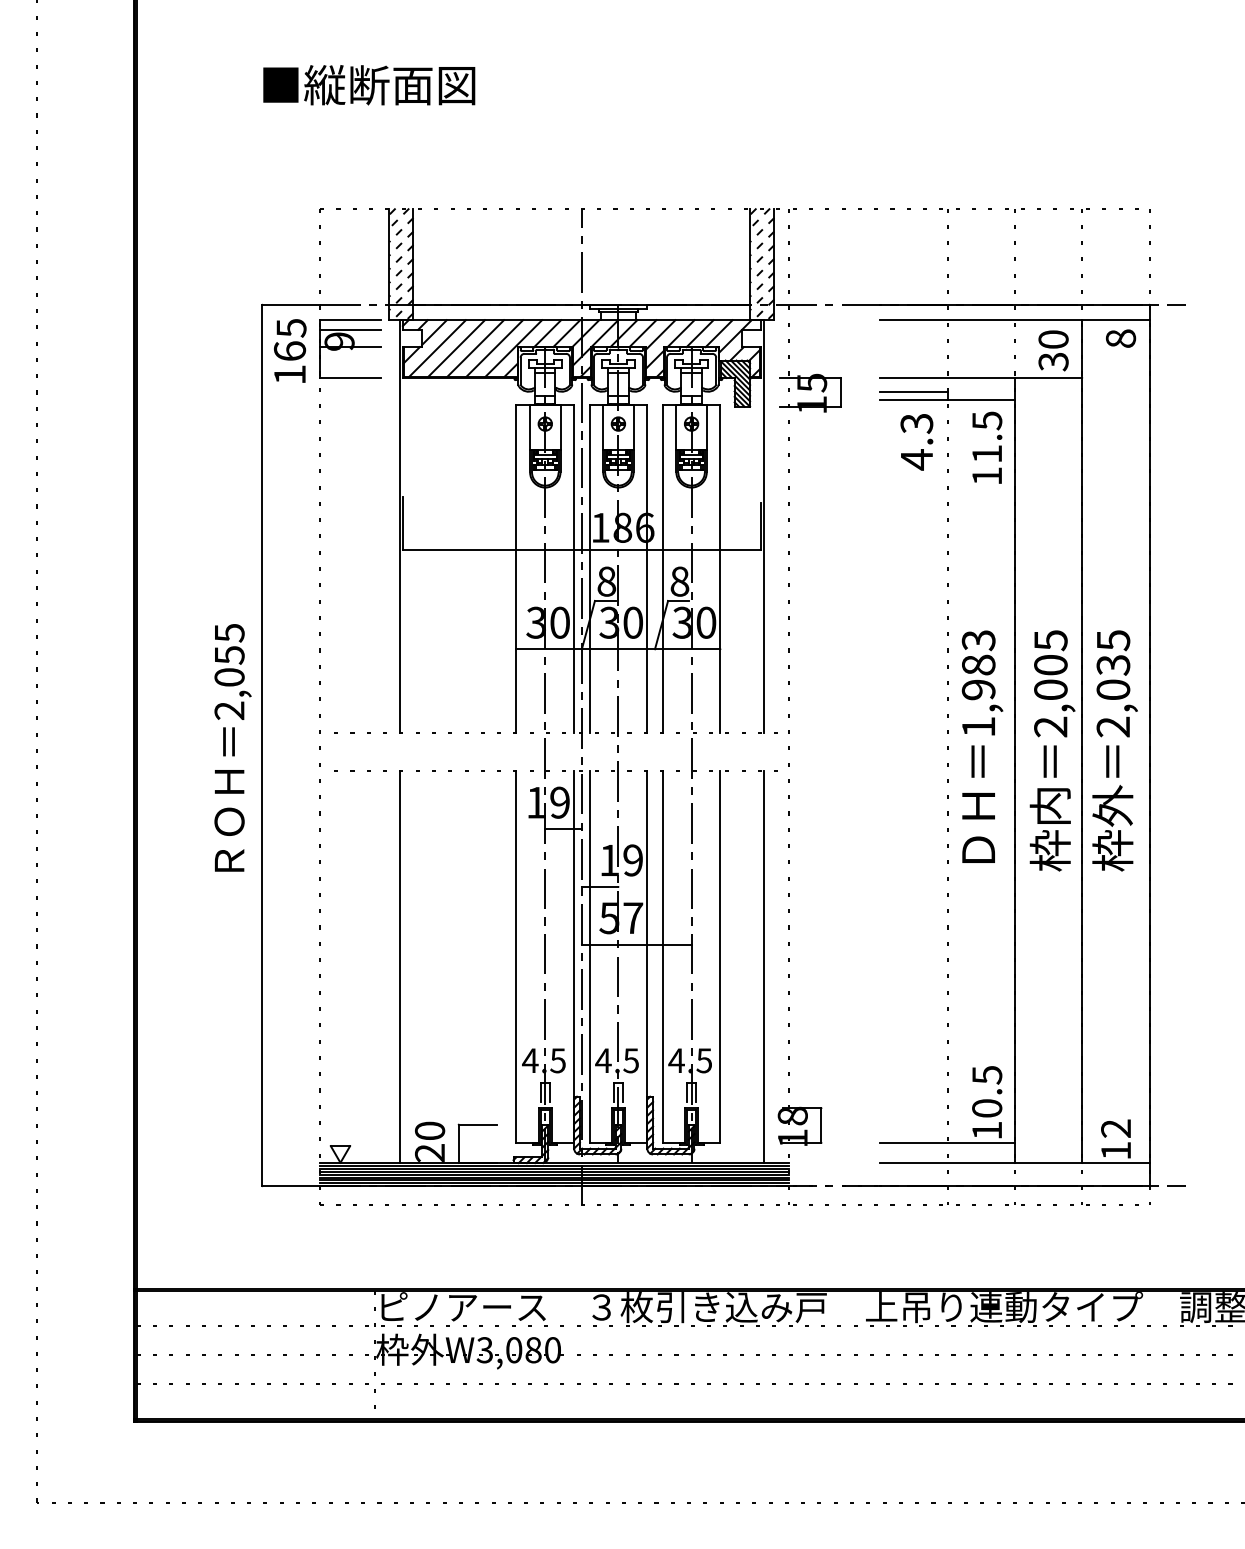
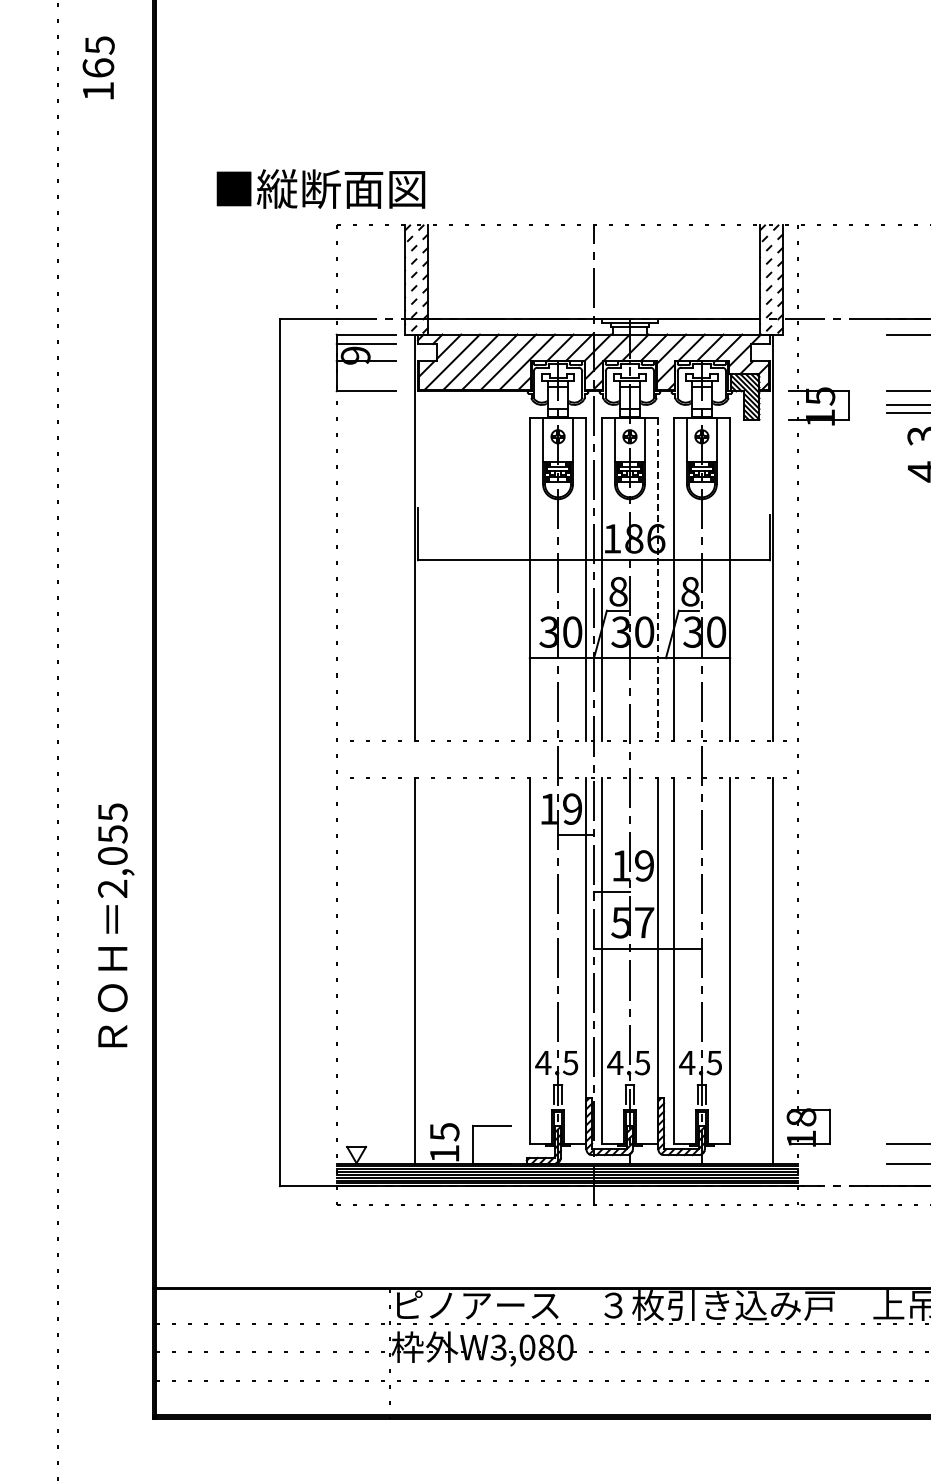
text: (369, 85) -> (321, 189), moved
text: (290, 350) -> (98, 67), moved
line: (647, 569) -> (658, 579), solid -> dashed
text: (232, 747) -> (115, 924), moved
text: (430, 1141) -> (445, 1142), 20 -> 15

